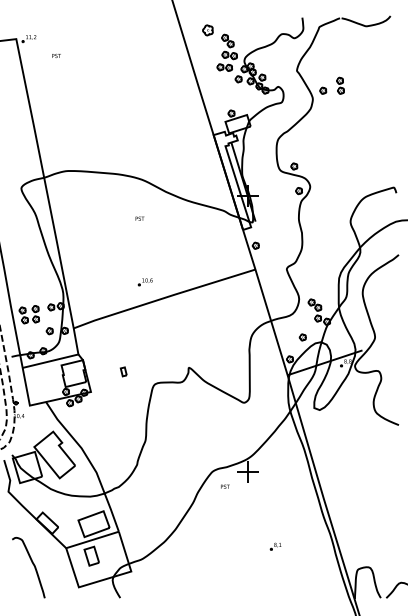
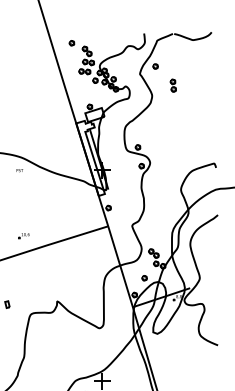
part: (207, 30) -> (71, 43), size x0.62
part: (323, 90) -> (155, 66), moved
text: (139, 218) -> (19, 170), moved

